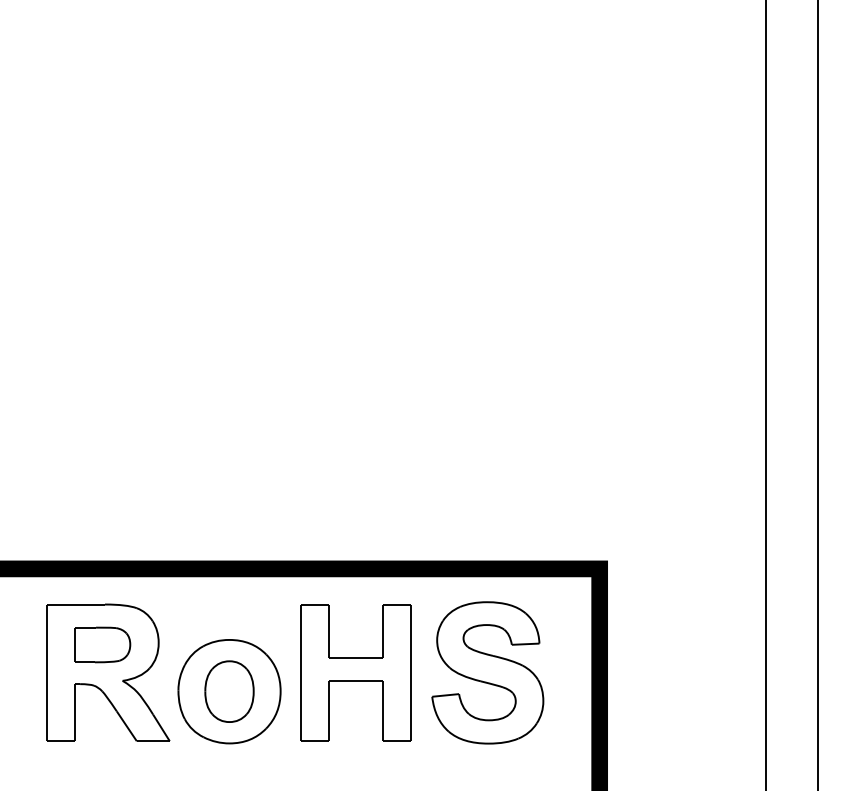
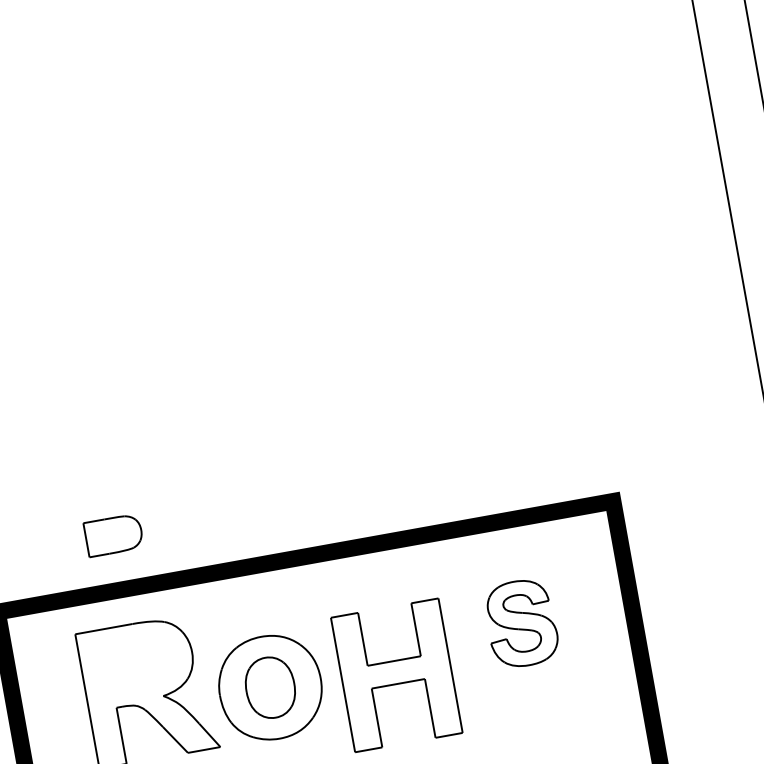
part: (102, 644) -> (113, 534), moved
part: (355, 672) -> (396, 675), moved
part: (487, 672) -> (520, 623), size x0.6

